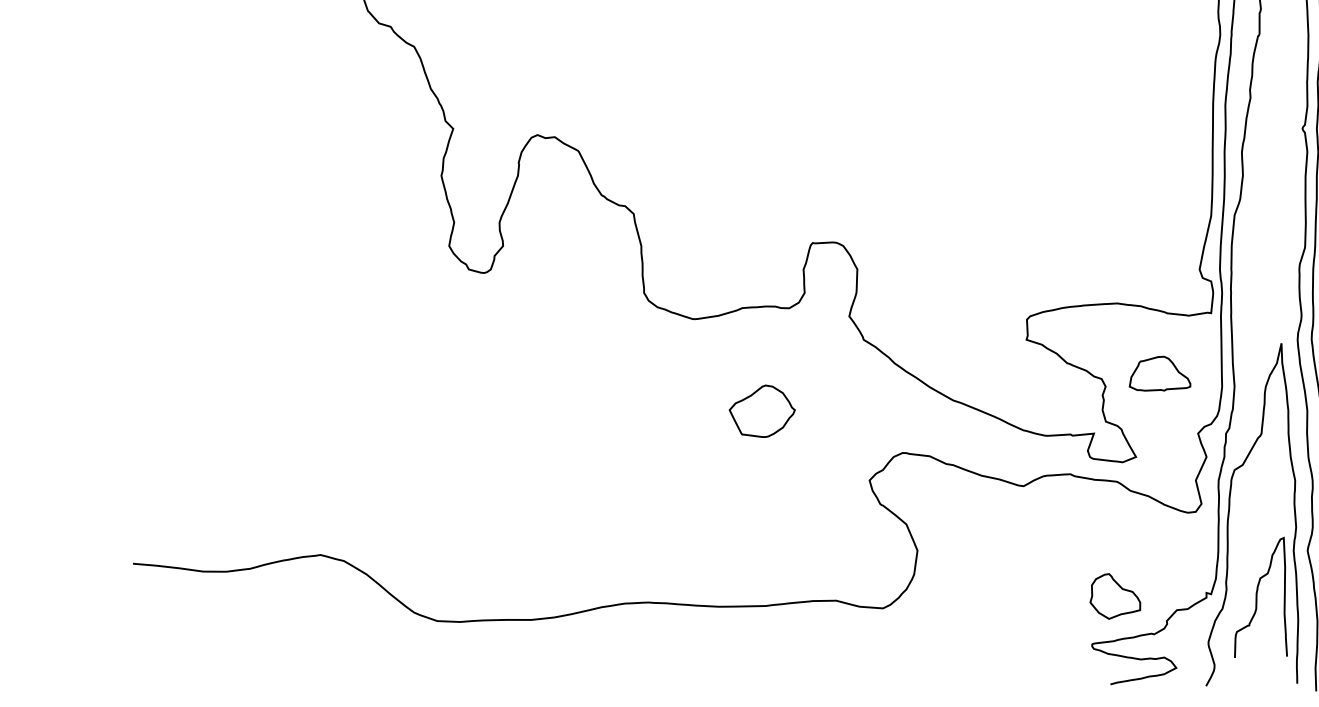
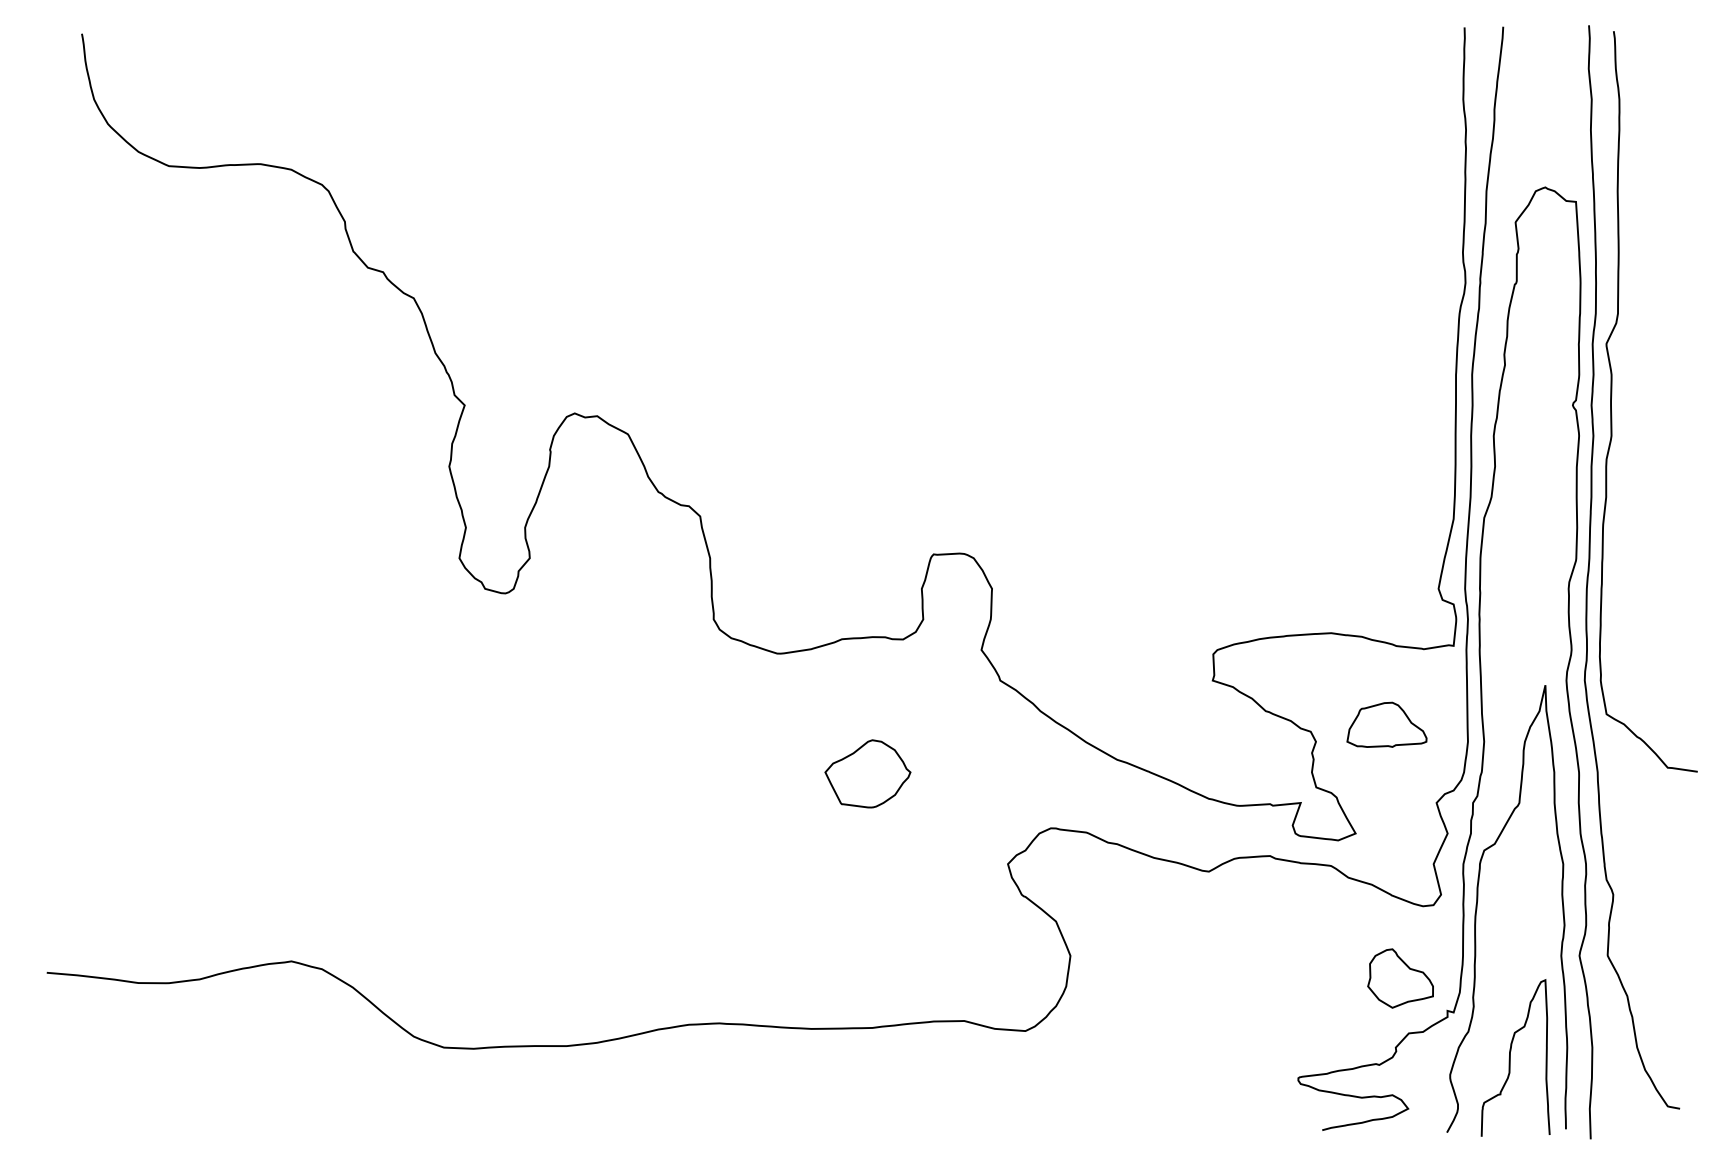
part: (1115, 596) -> (1400, 978), moved
curve: (1257, 597) -> (1510, 1057), moved

